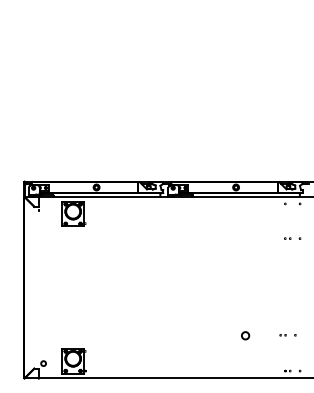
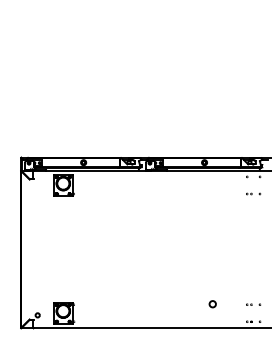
part: (292, 238) -> (253, 193), moved
part: (287, 334) -> (253, 304), moved
circle: (245, 336) -> (212, 304), moved

